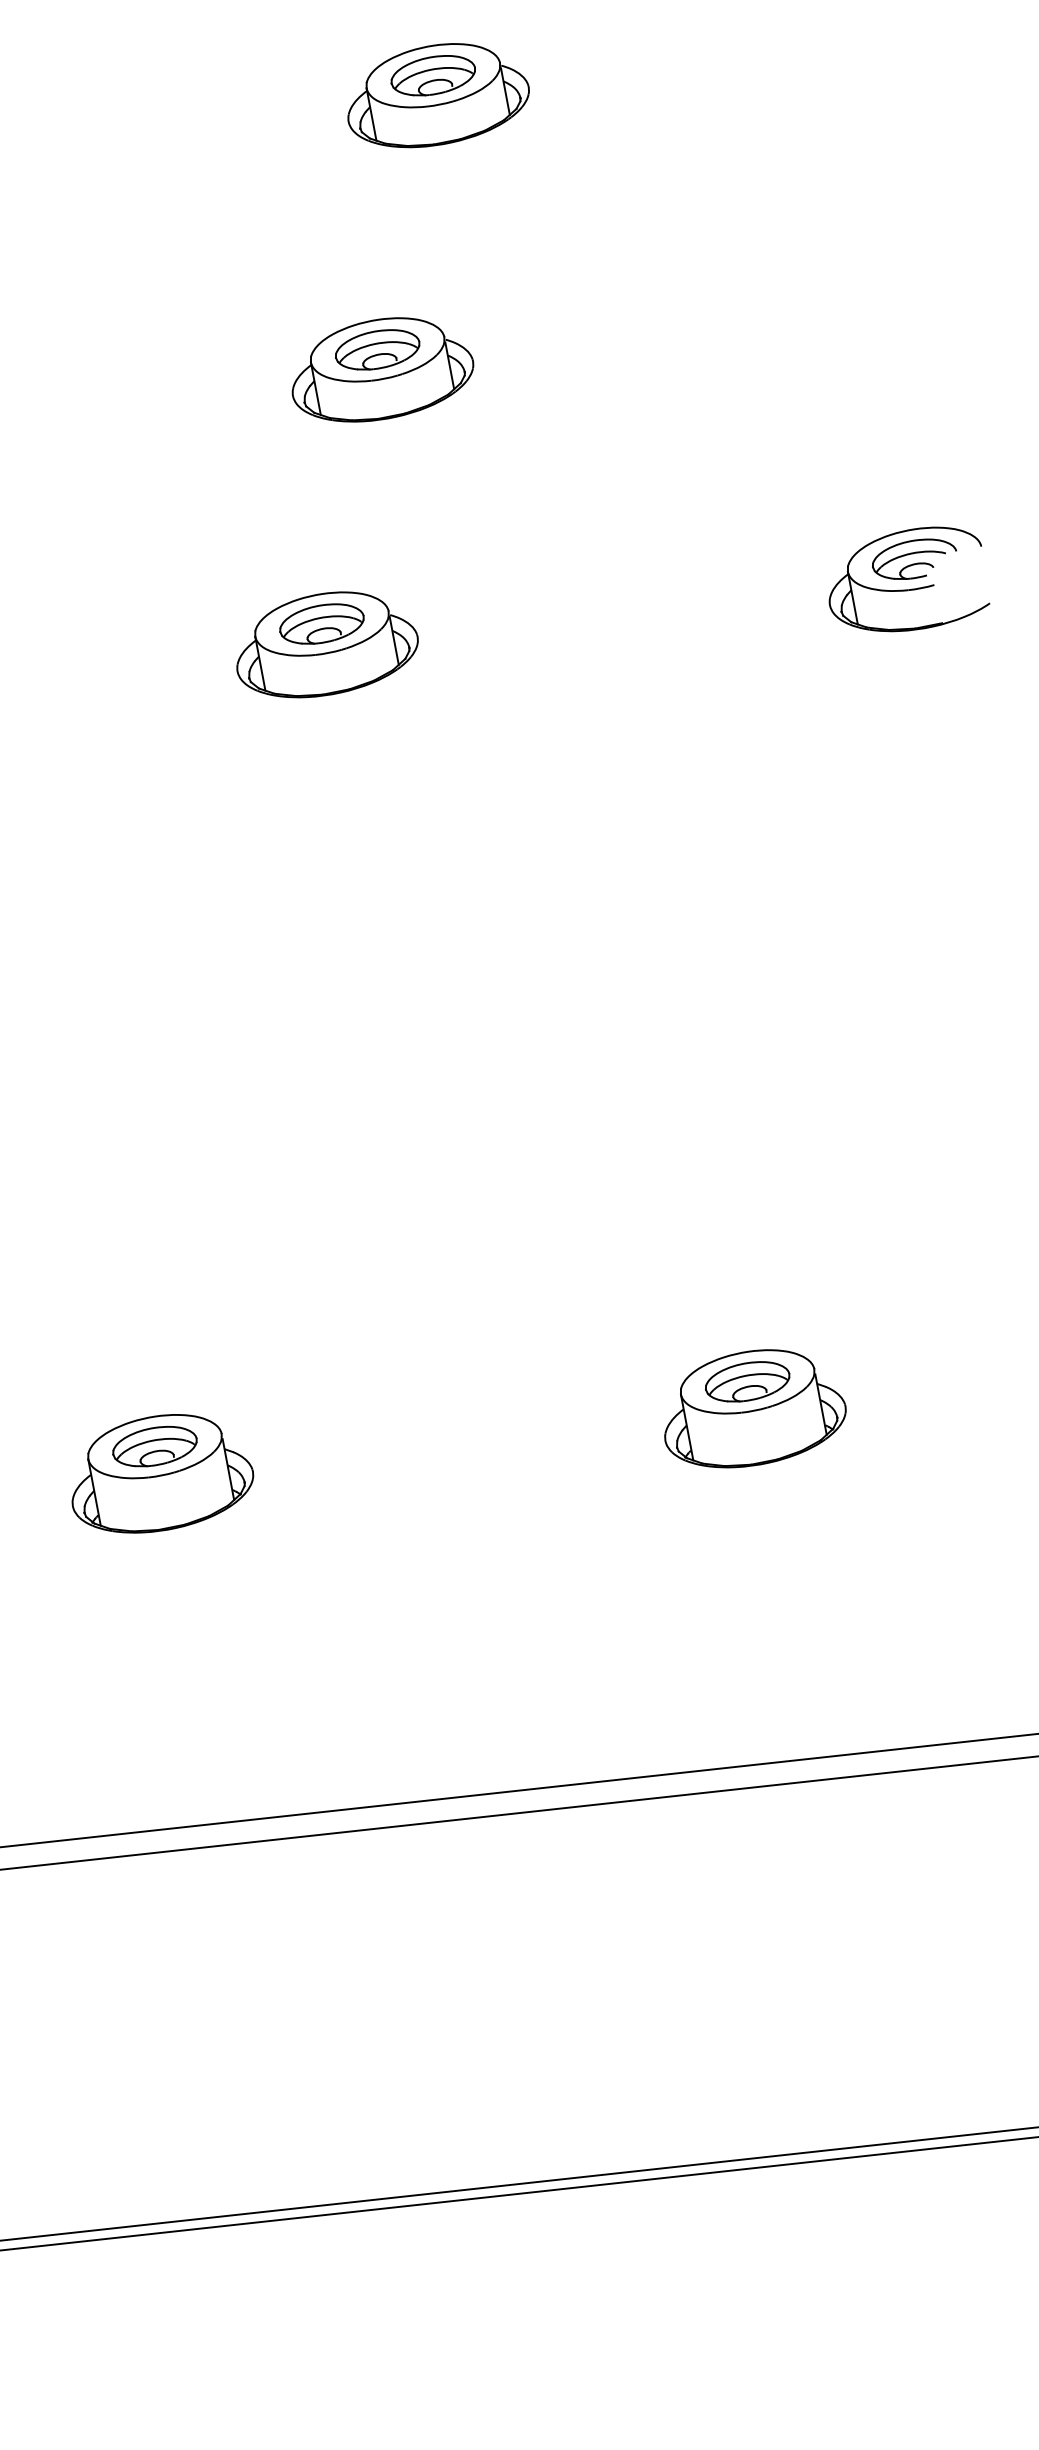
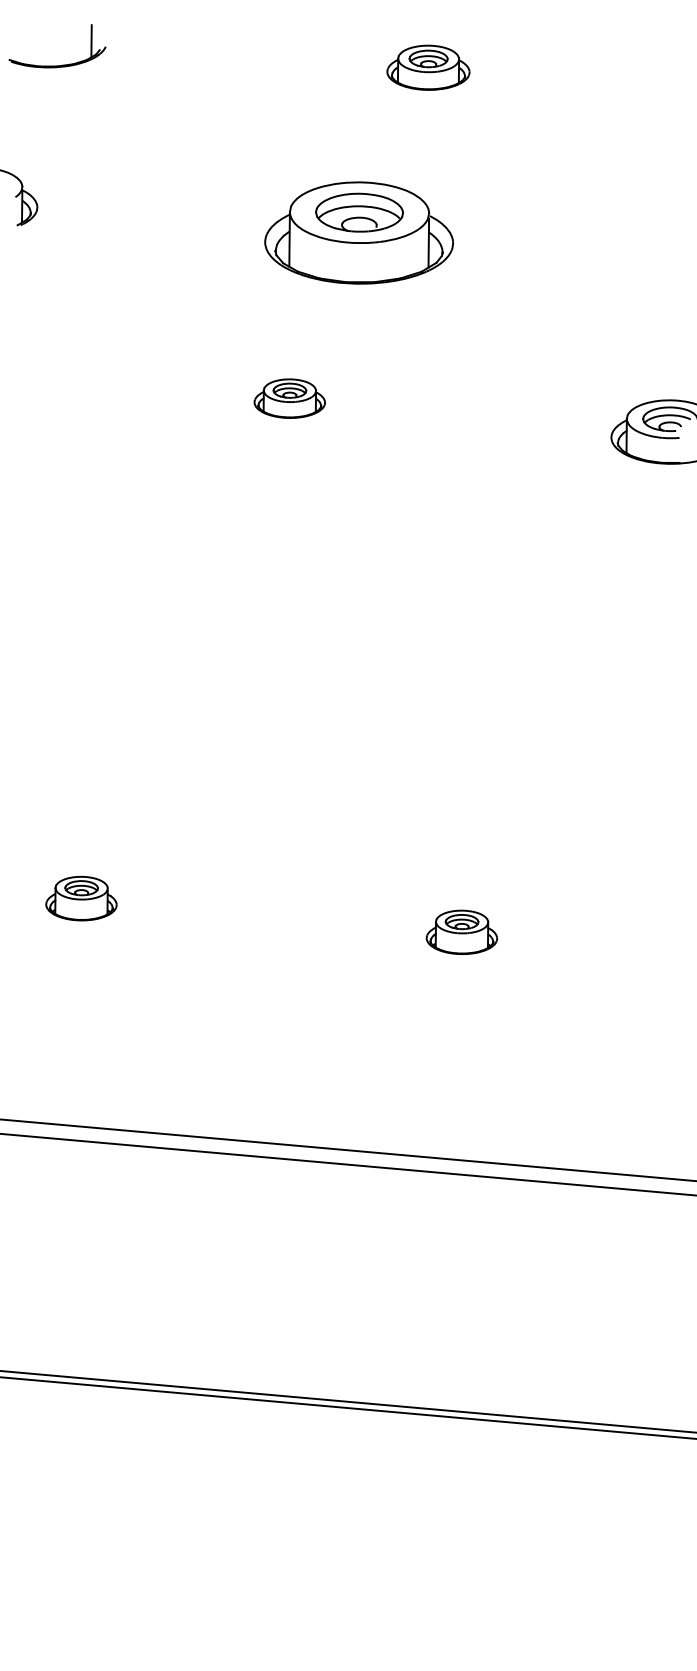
part: (436, 94) -> (428, 67), size x0.7
part: (380, 368) -> (358, 232), size x1.6
part: (325, 643) -> (289, 398), size x0.6
part: (751, 1408) -> (461, 932), size x0.6
part: (159, 1472) -> (81, 898), size x0.6

